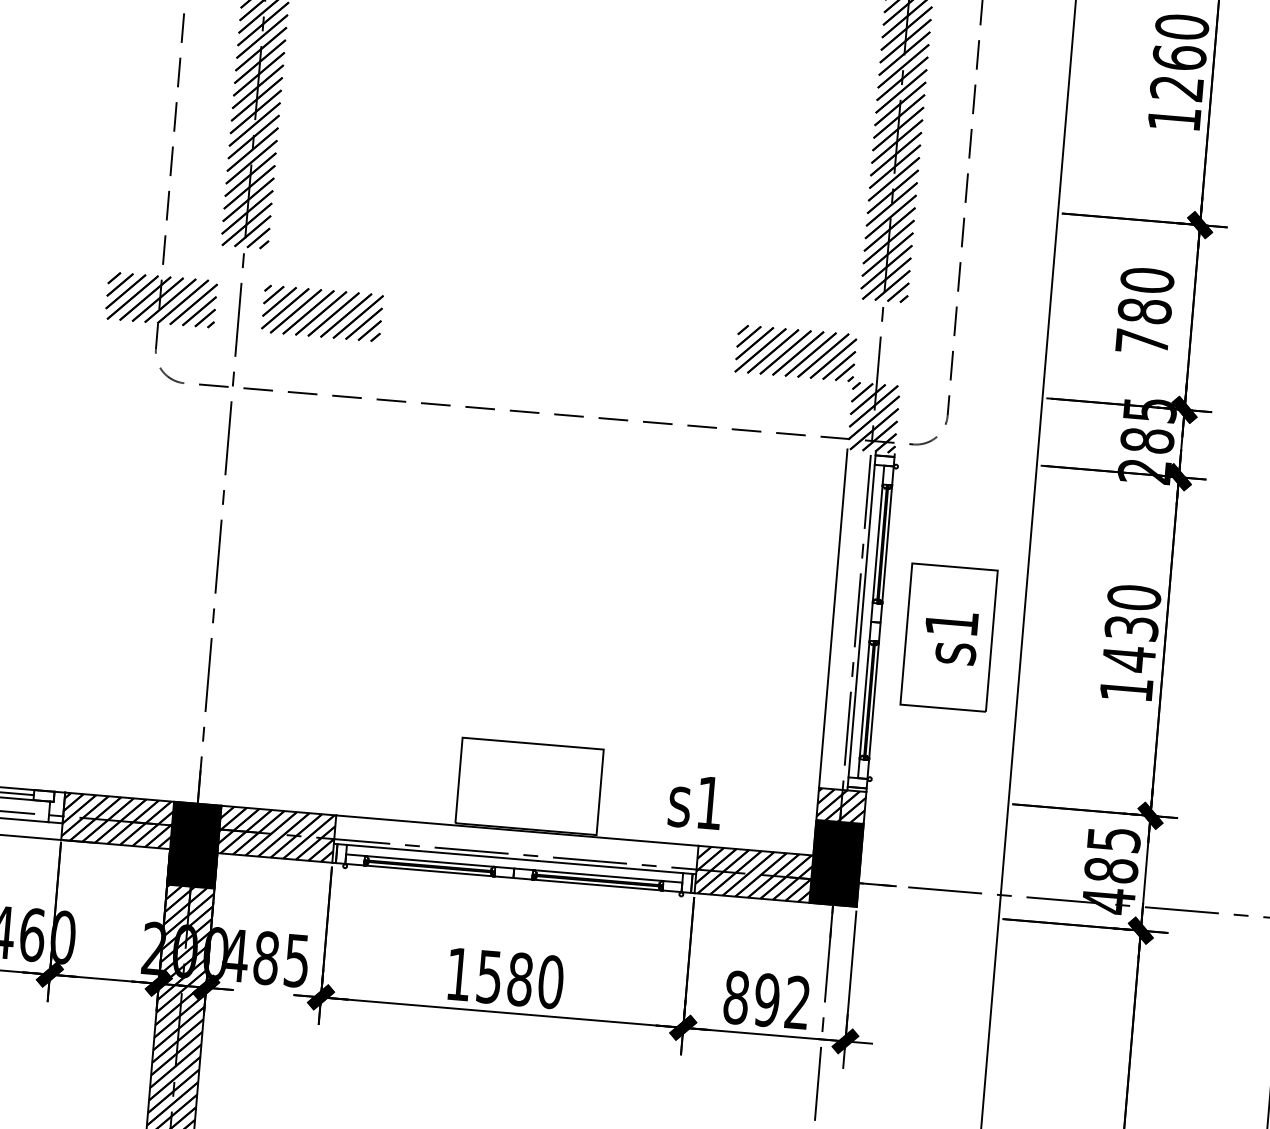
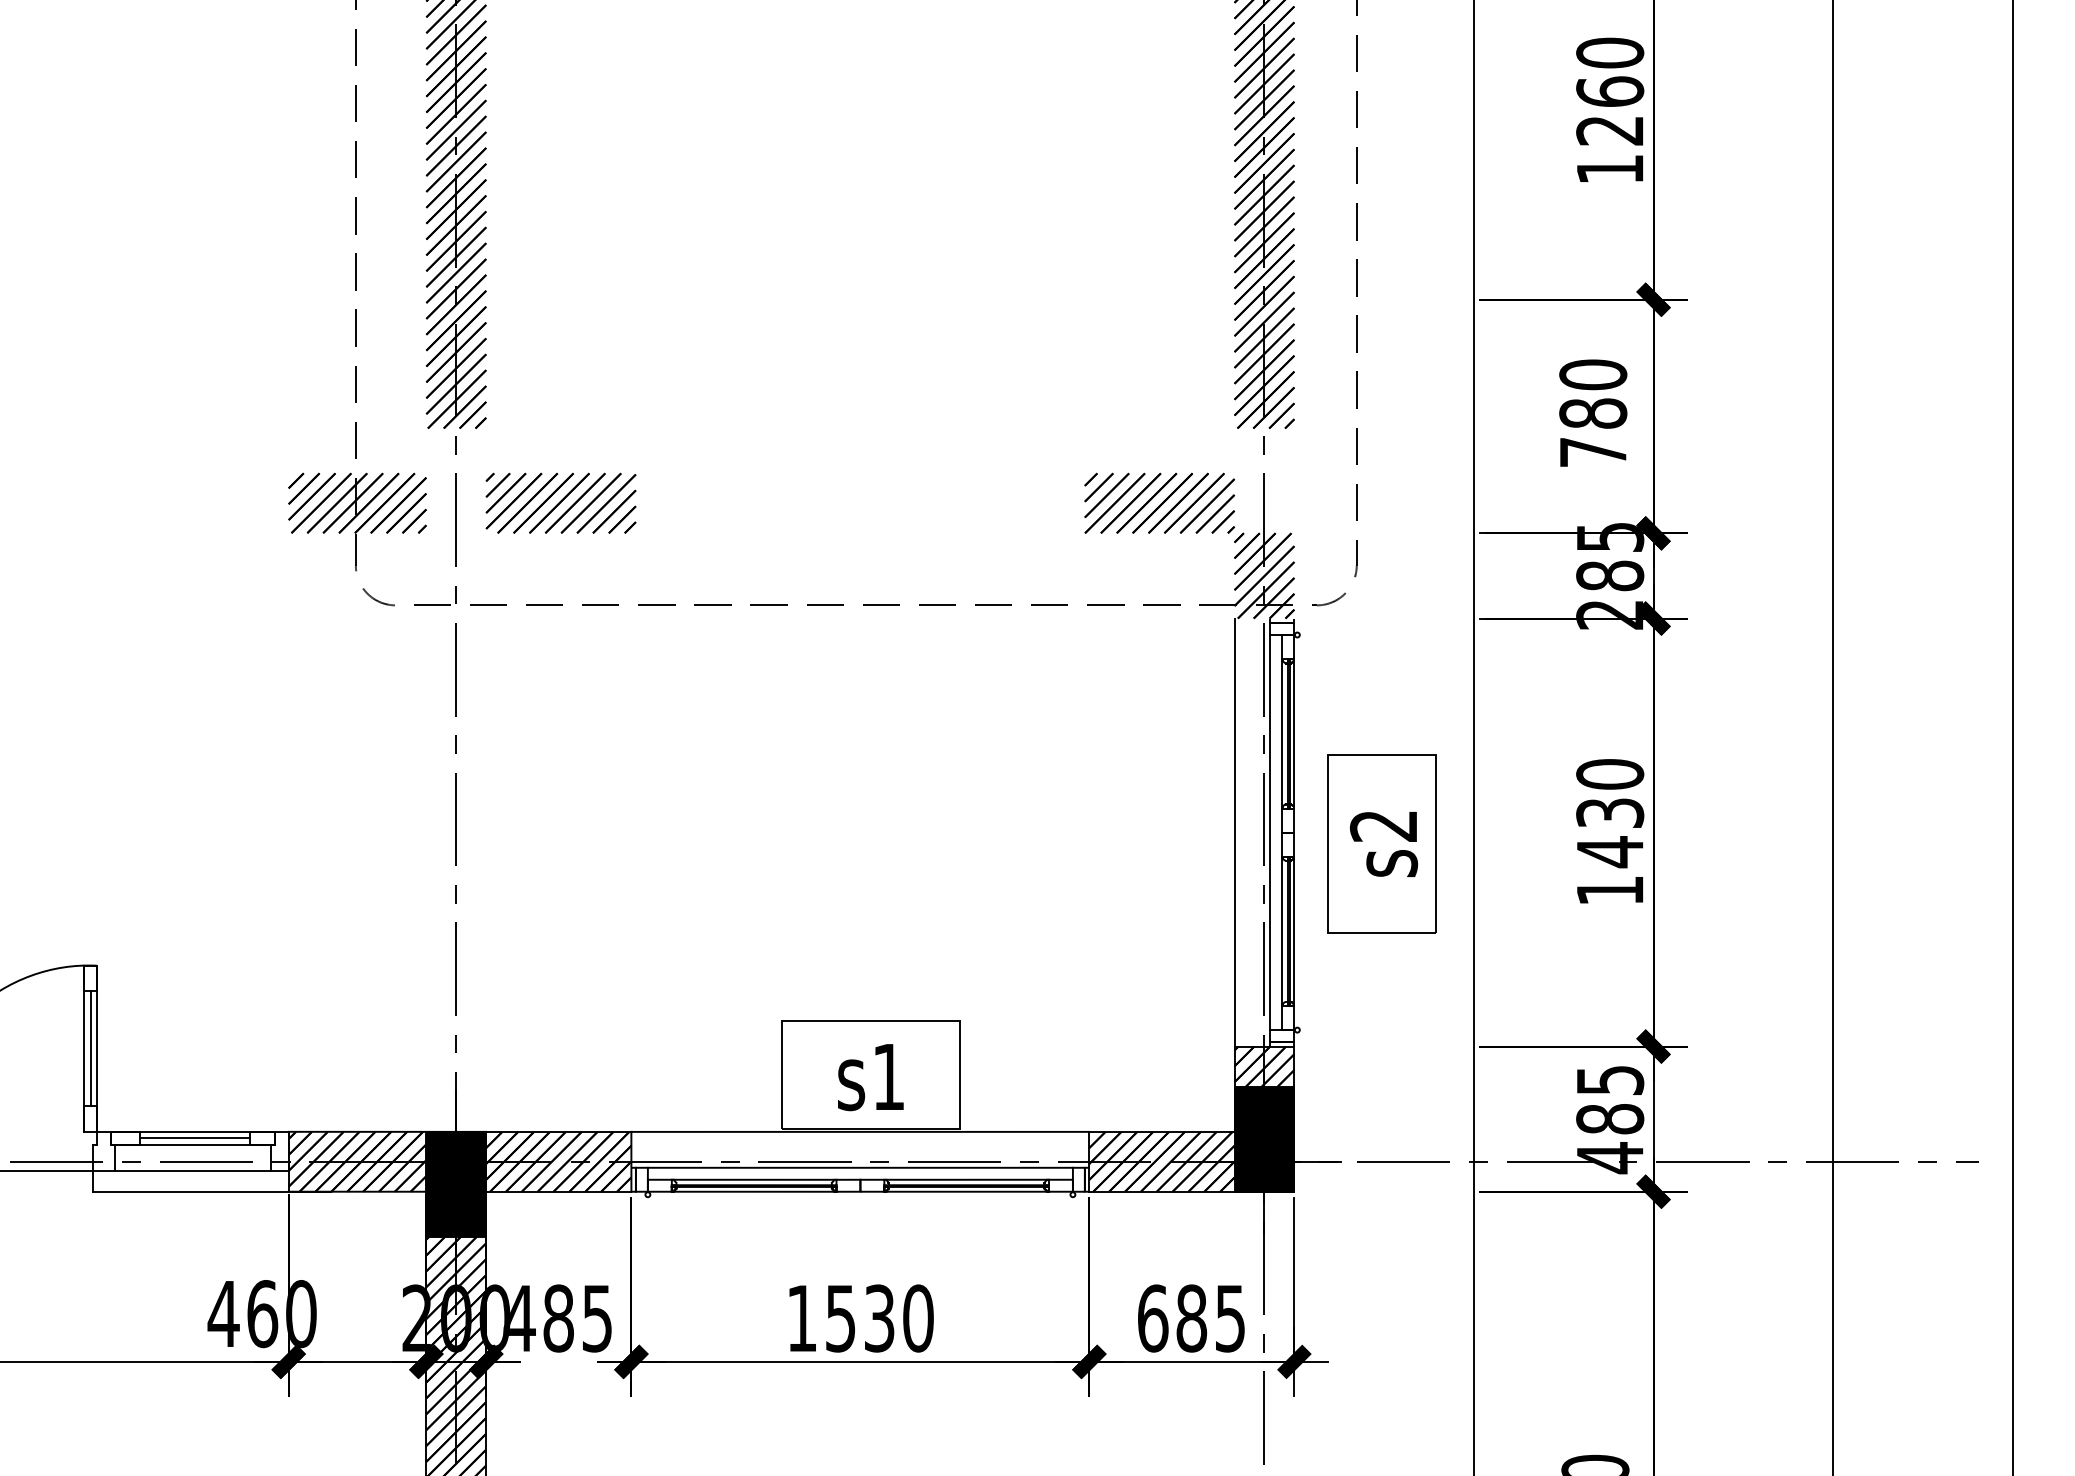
text: (950, 623) -> (1382, 826), s1 -> s2
text: (695, 802) -> (870, 1077), moved
text: (520, 979) -> (879, 1318), 1580 -> 1530
text: (766, 1000) -> (1190, 1318), 892 -> 685

